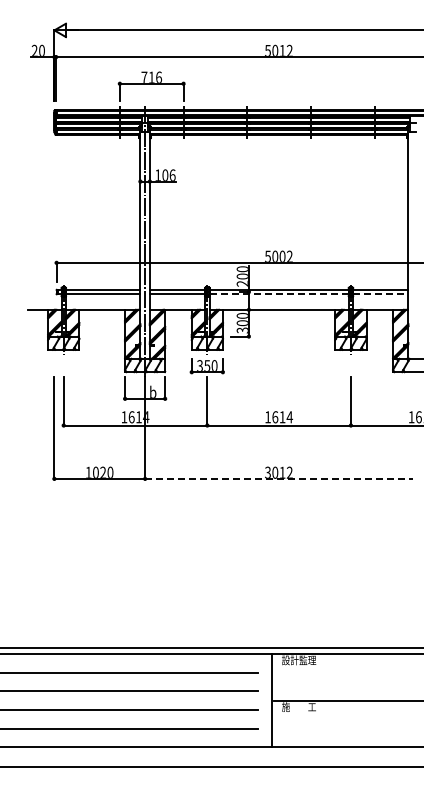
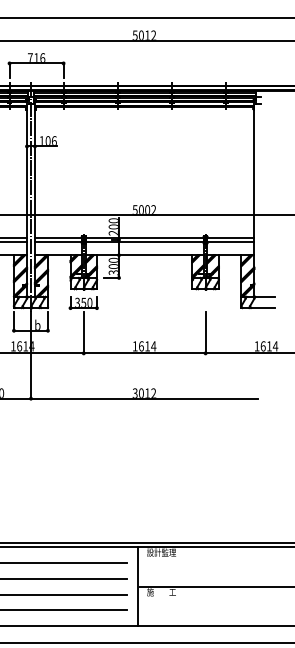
line: (309, 294) -> (170, 242), dashed -> solid
line: (279, 478) -> (144, 398), dashed -> solid

